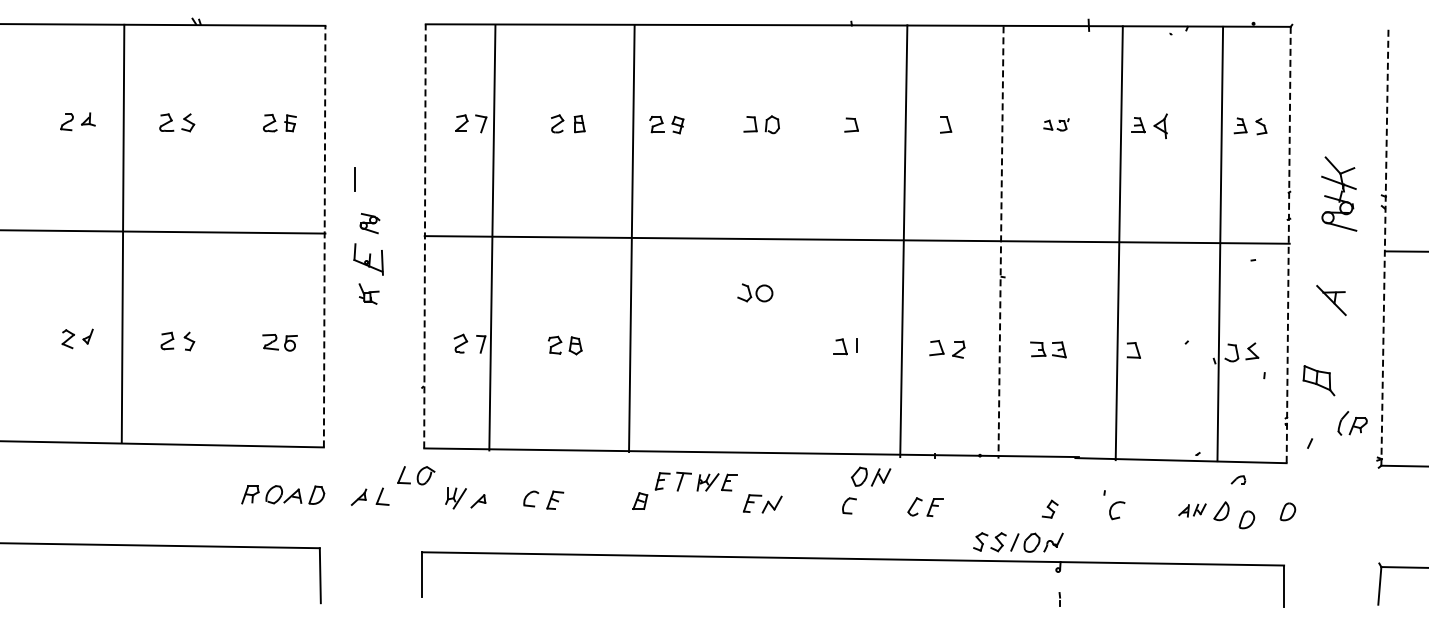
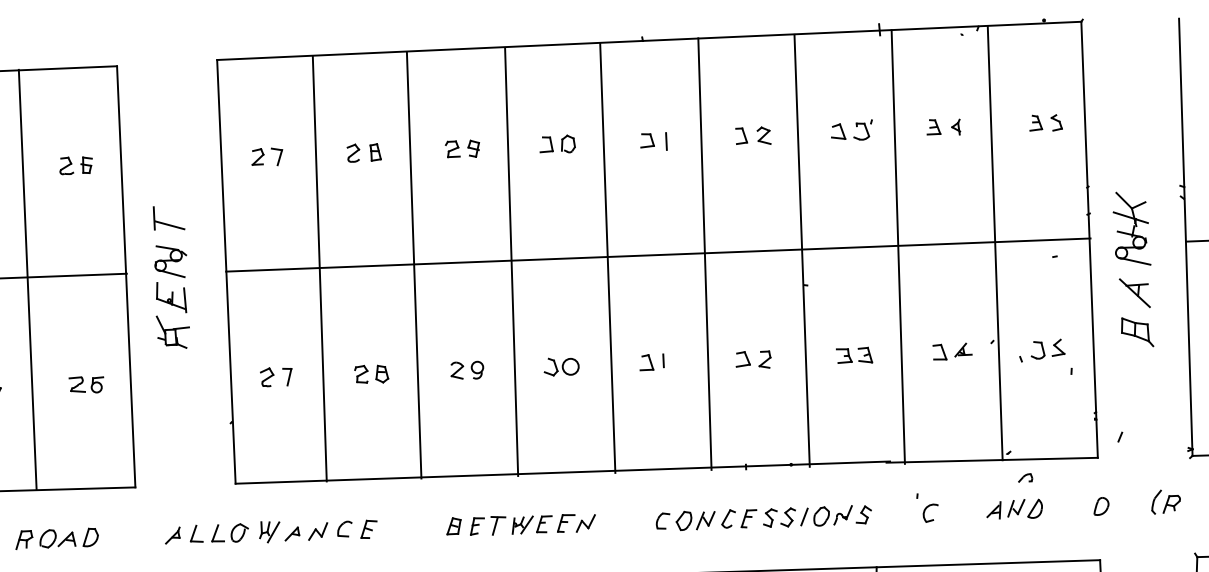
part: (1056, 124) -> (851, 130), size x1.67
part: (968, 125) -> (764, 135), added
line: (870, 126) -> (666, 141), added
part: (1160, 126) -> (955, 127), size x0.62
line: (370, 186) -> (169, 224), added
part: (1339, 193) -> (1131, 228), moved
part: (369, 223) -> (170, 261), size x1.67
line: (226, 234) -> (28, 279), added
line: (424, 235) -> (225, 271), dashed -> solid
line: (324, 236) -> (126, 276), dashed -> solid
line: (492, 237) -> (319, 268), moved
line: (631, 238) -> (413, 265), moved
line: (709, 239) -> (510, 261), added
line: (806, 240) -> (607, 258), added
line: (1001, 242) -> (802, 250), dashed -> solid
line: (1118, 243) -> (897, 247), moved
line: (1220, 243) -> (995, 242), moved
line: (1288, 245) -> (1089, 240), dashed -> solid
line: (1384, 247) -> (1185, 237), dashed -> solid
part: (755, 292) -> (561, 366), moved
part: (368, 293) -> (172, 331), size x1.67
part: (660, 346) -> (466, 370), added
part: (1157, 349) -> (963, 350), added
part: (1318, 380) -> (1136, 332), moved
part: (1352, 423) -> (1165, 501), moved
part: (416, 475) -> (230, 533), moved
part: (871, 476) -> (696, 520), moved
part: (1238, 479) -> (1025, 477), moved
part: (695, 481) -> (510, 524), moved
part: (283, 494) -> (57, 538), moved
part: (504, 499) -> (318, 530), added
part: (1192, 510) -> (1005, 509), size x1.43
part: (1246, 519) -> (1060, 515), removed
part: (1018, 542) -> (808, 516), moved

